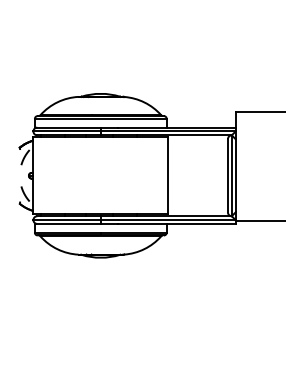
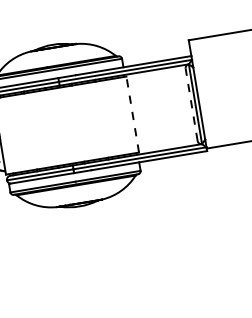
line: (168, 175) -> (132, 114), solid -> dashed
line: (227, 175) -> (191, 104), solid -> dashed

